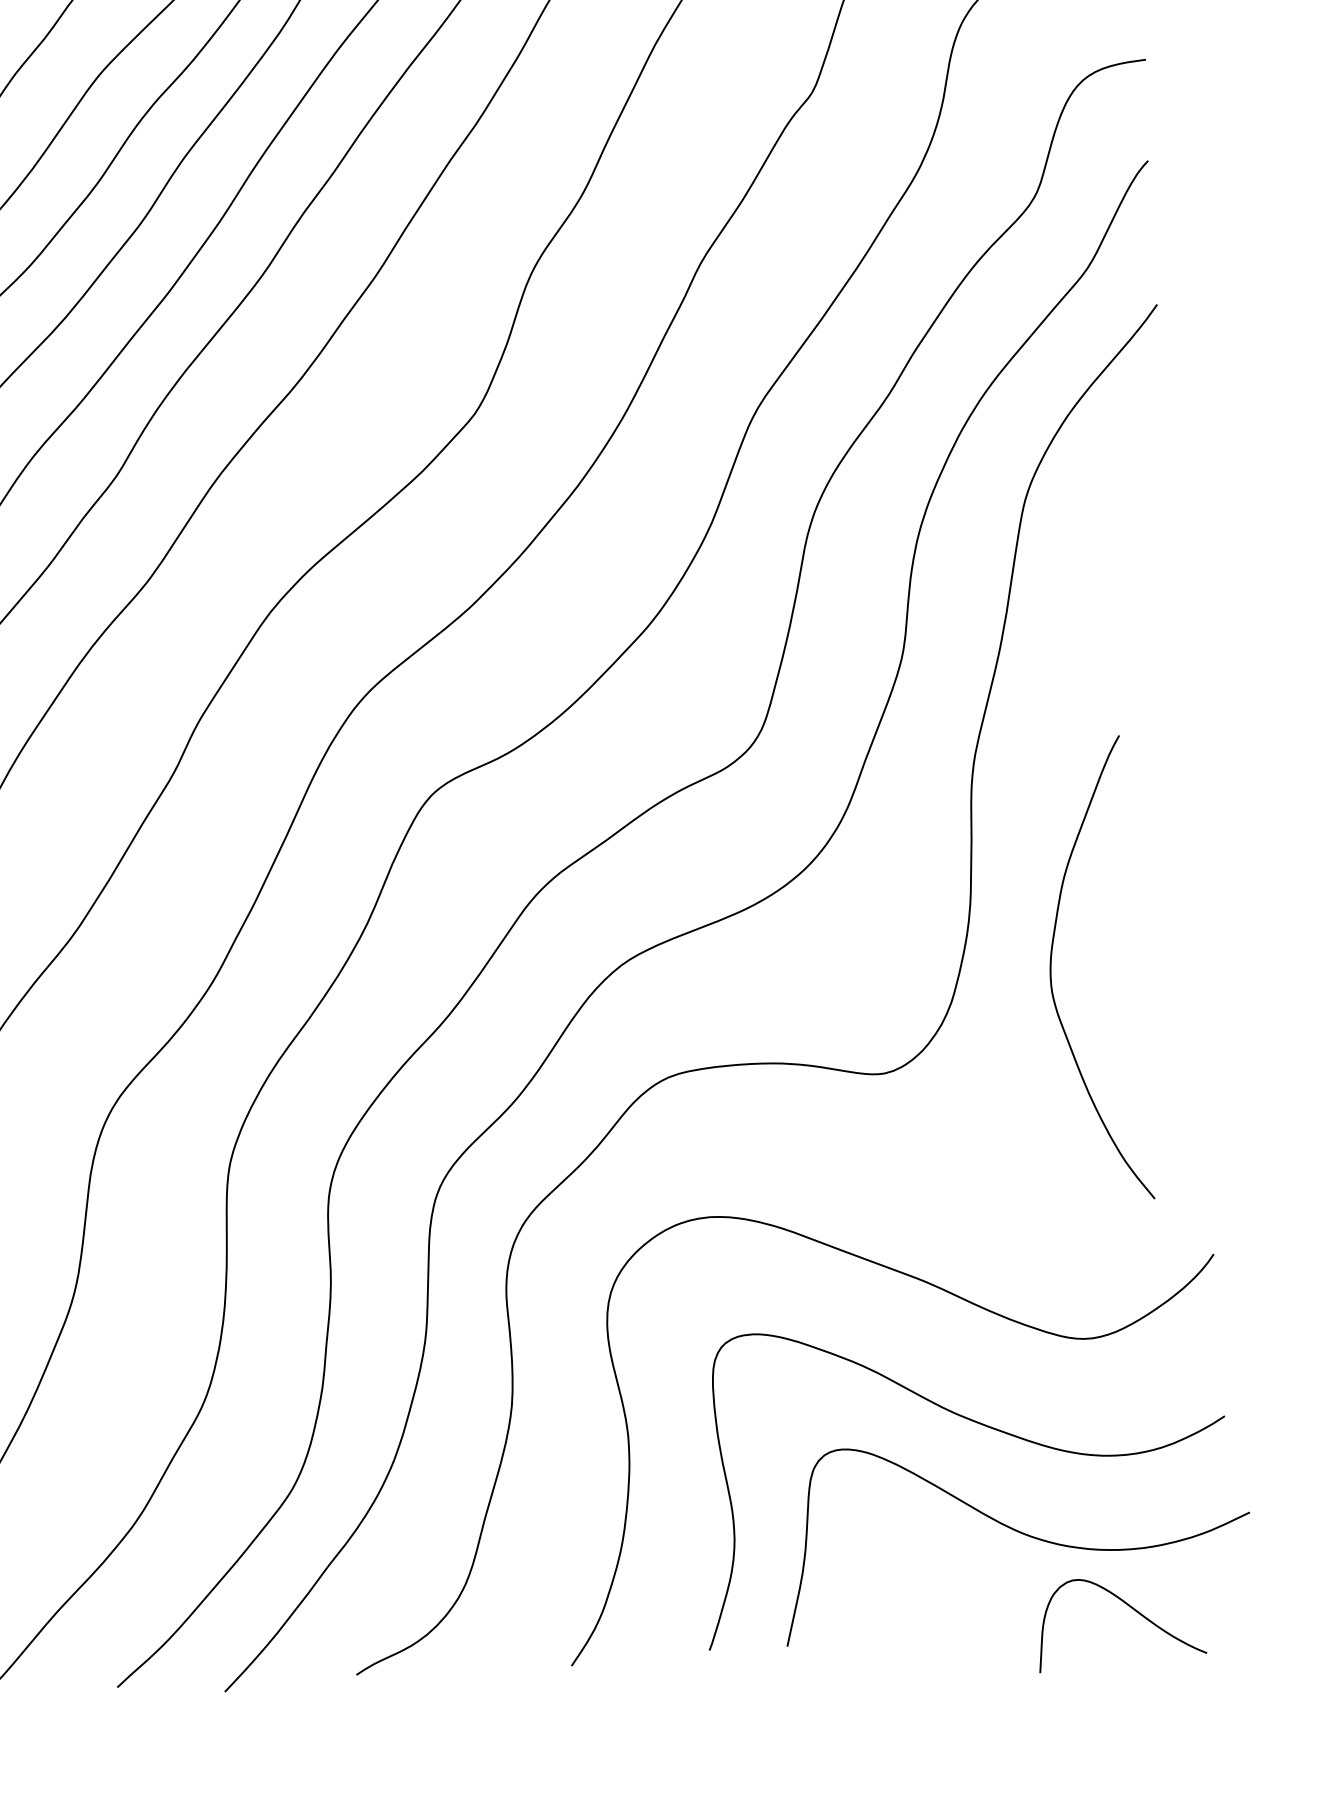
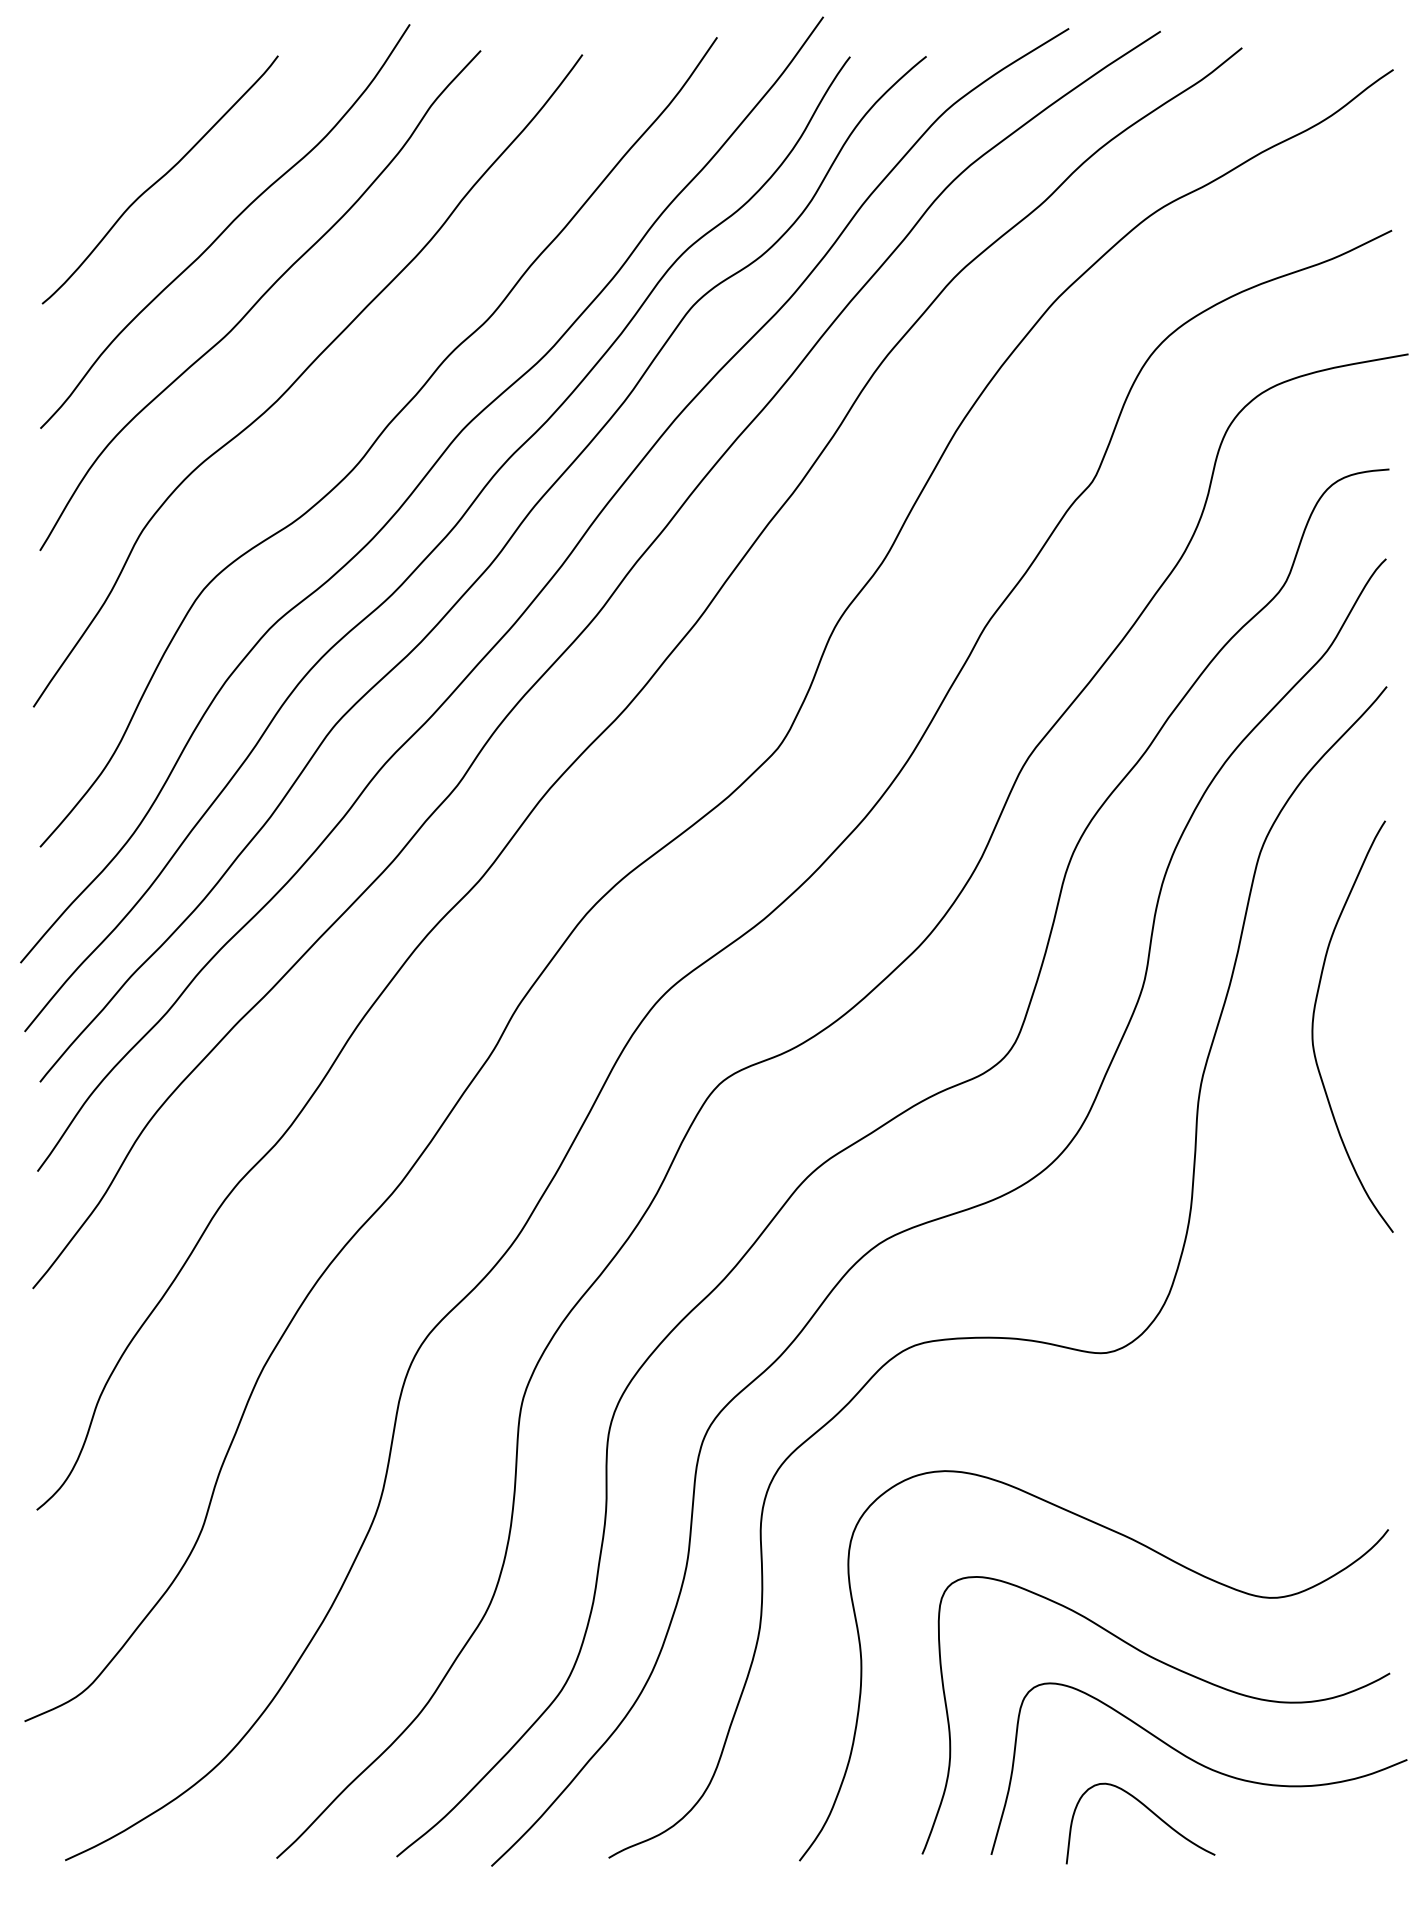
curve: (1052, 962) -> (1314, 1018), moved
curve: (1132, 1609) -> (1151, 1812), moved

